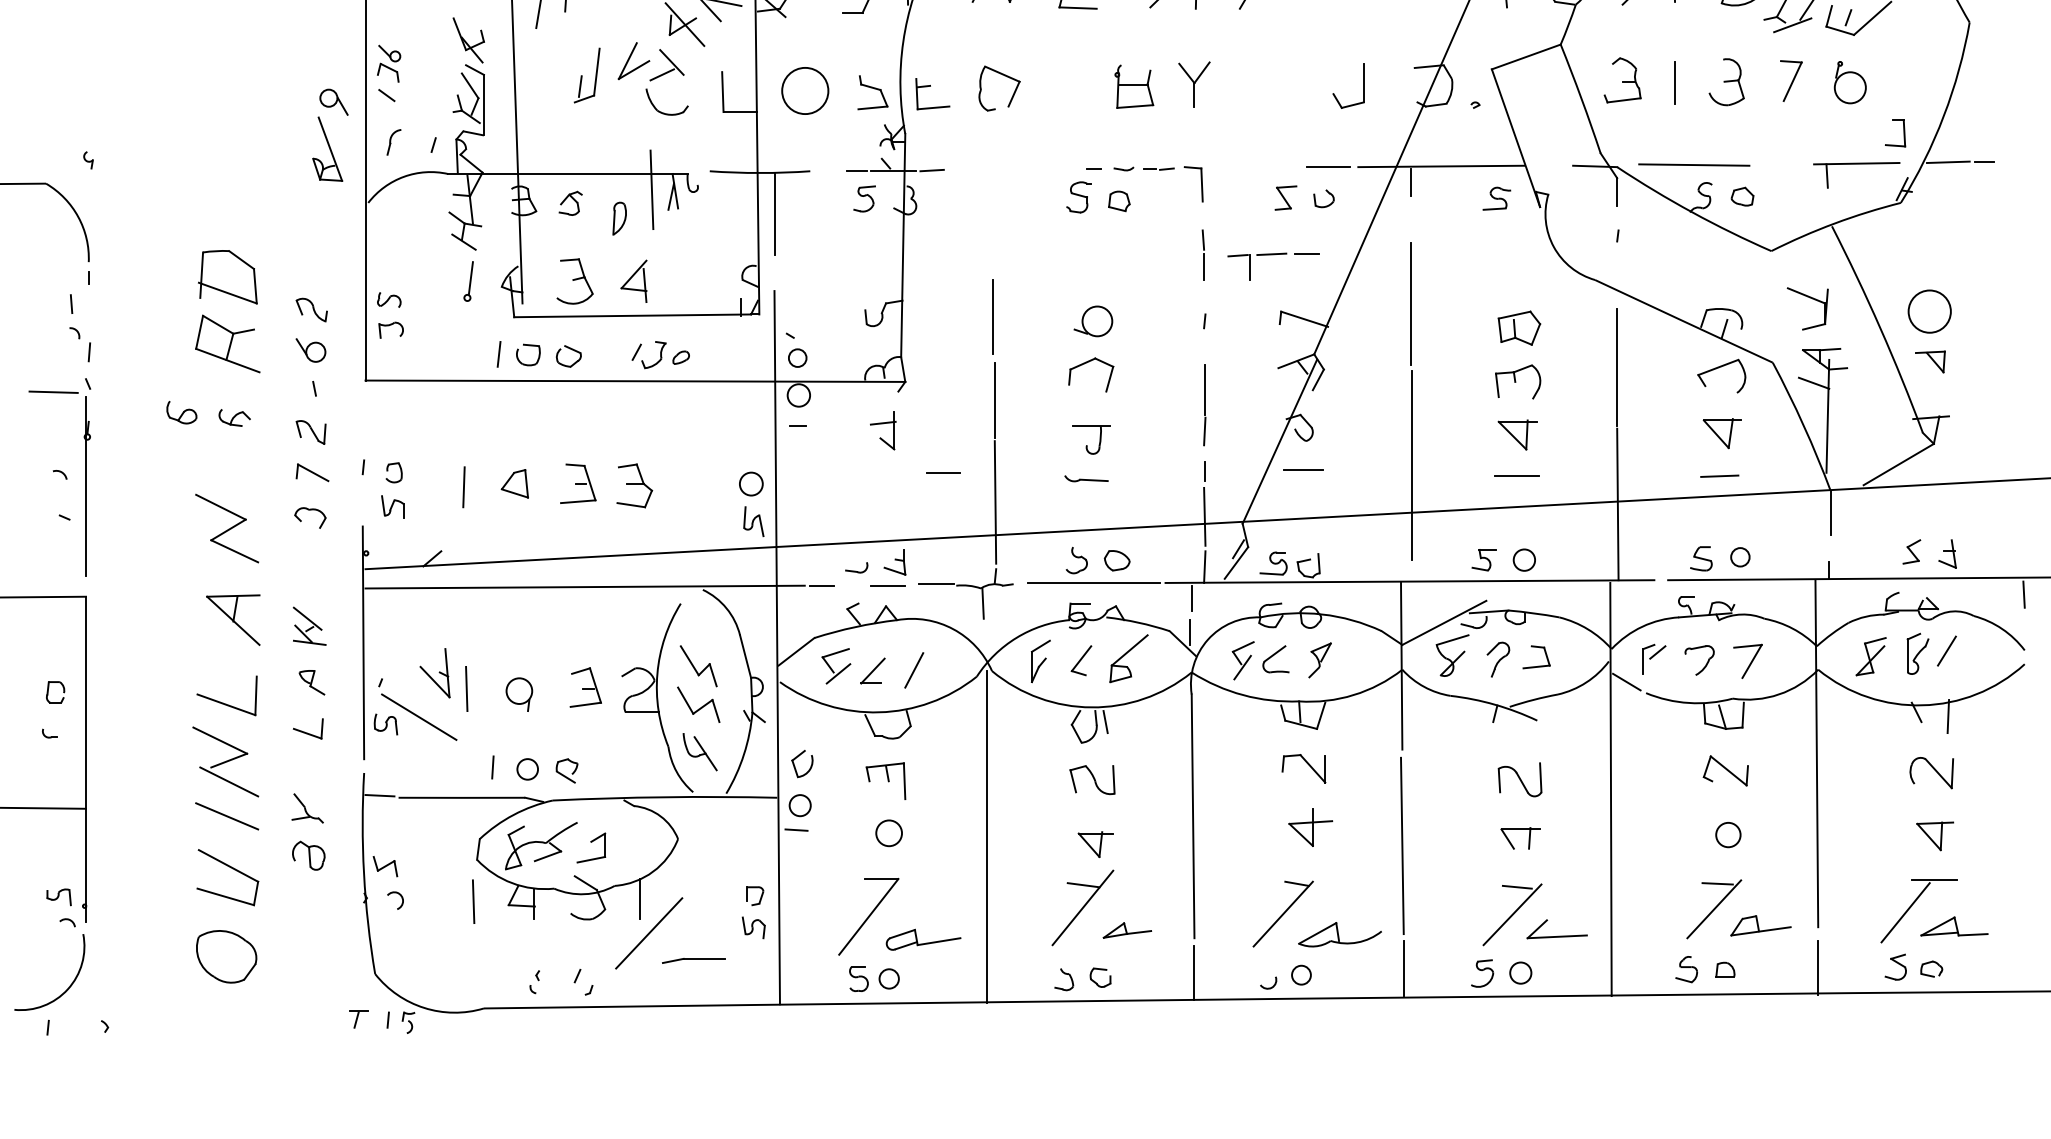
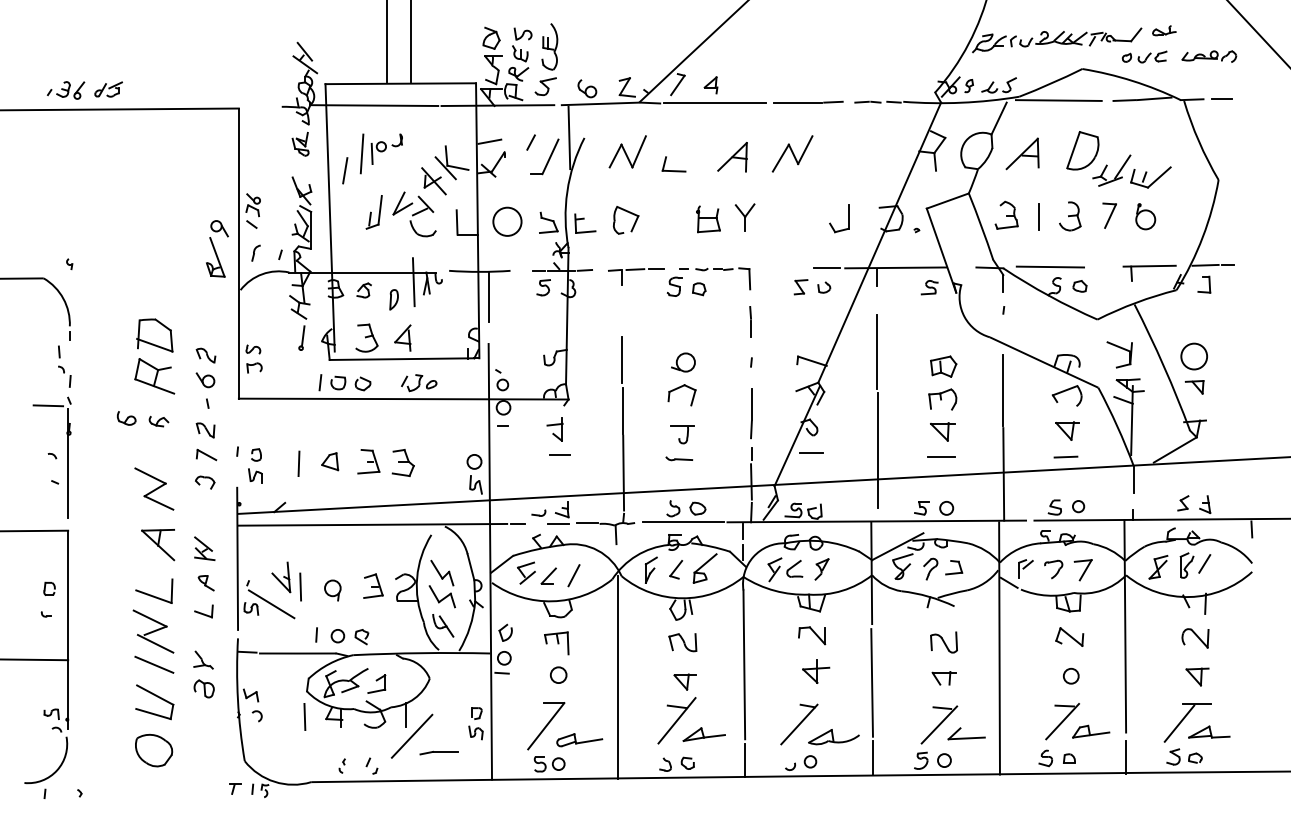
part: (1895, 133) -> (1204, 284), moved
part: (1273, 265) -> (636, 276), moved
line: (942, 471) -> (559, 454), moved
part: (1126, 930) -> (703, 734), size x1.43

